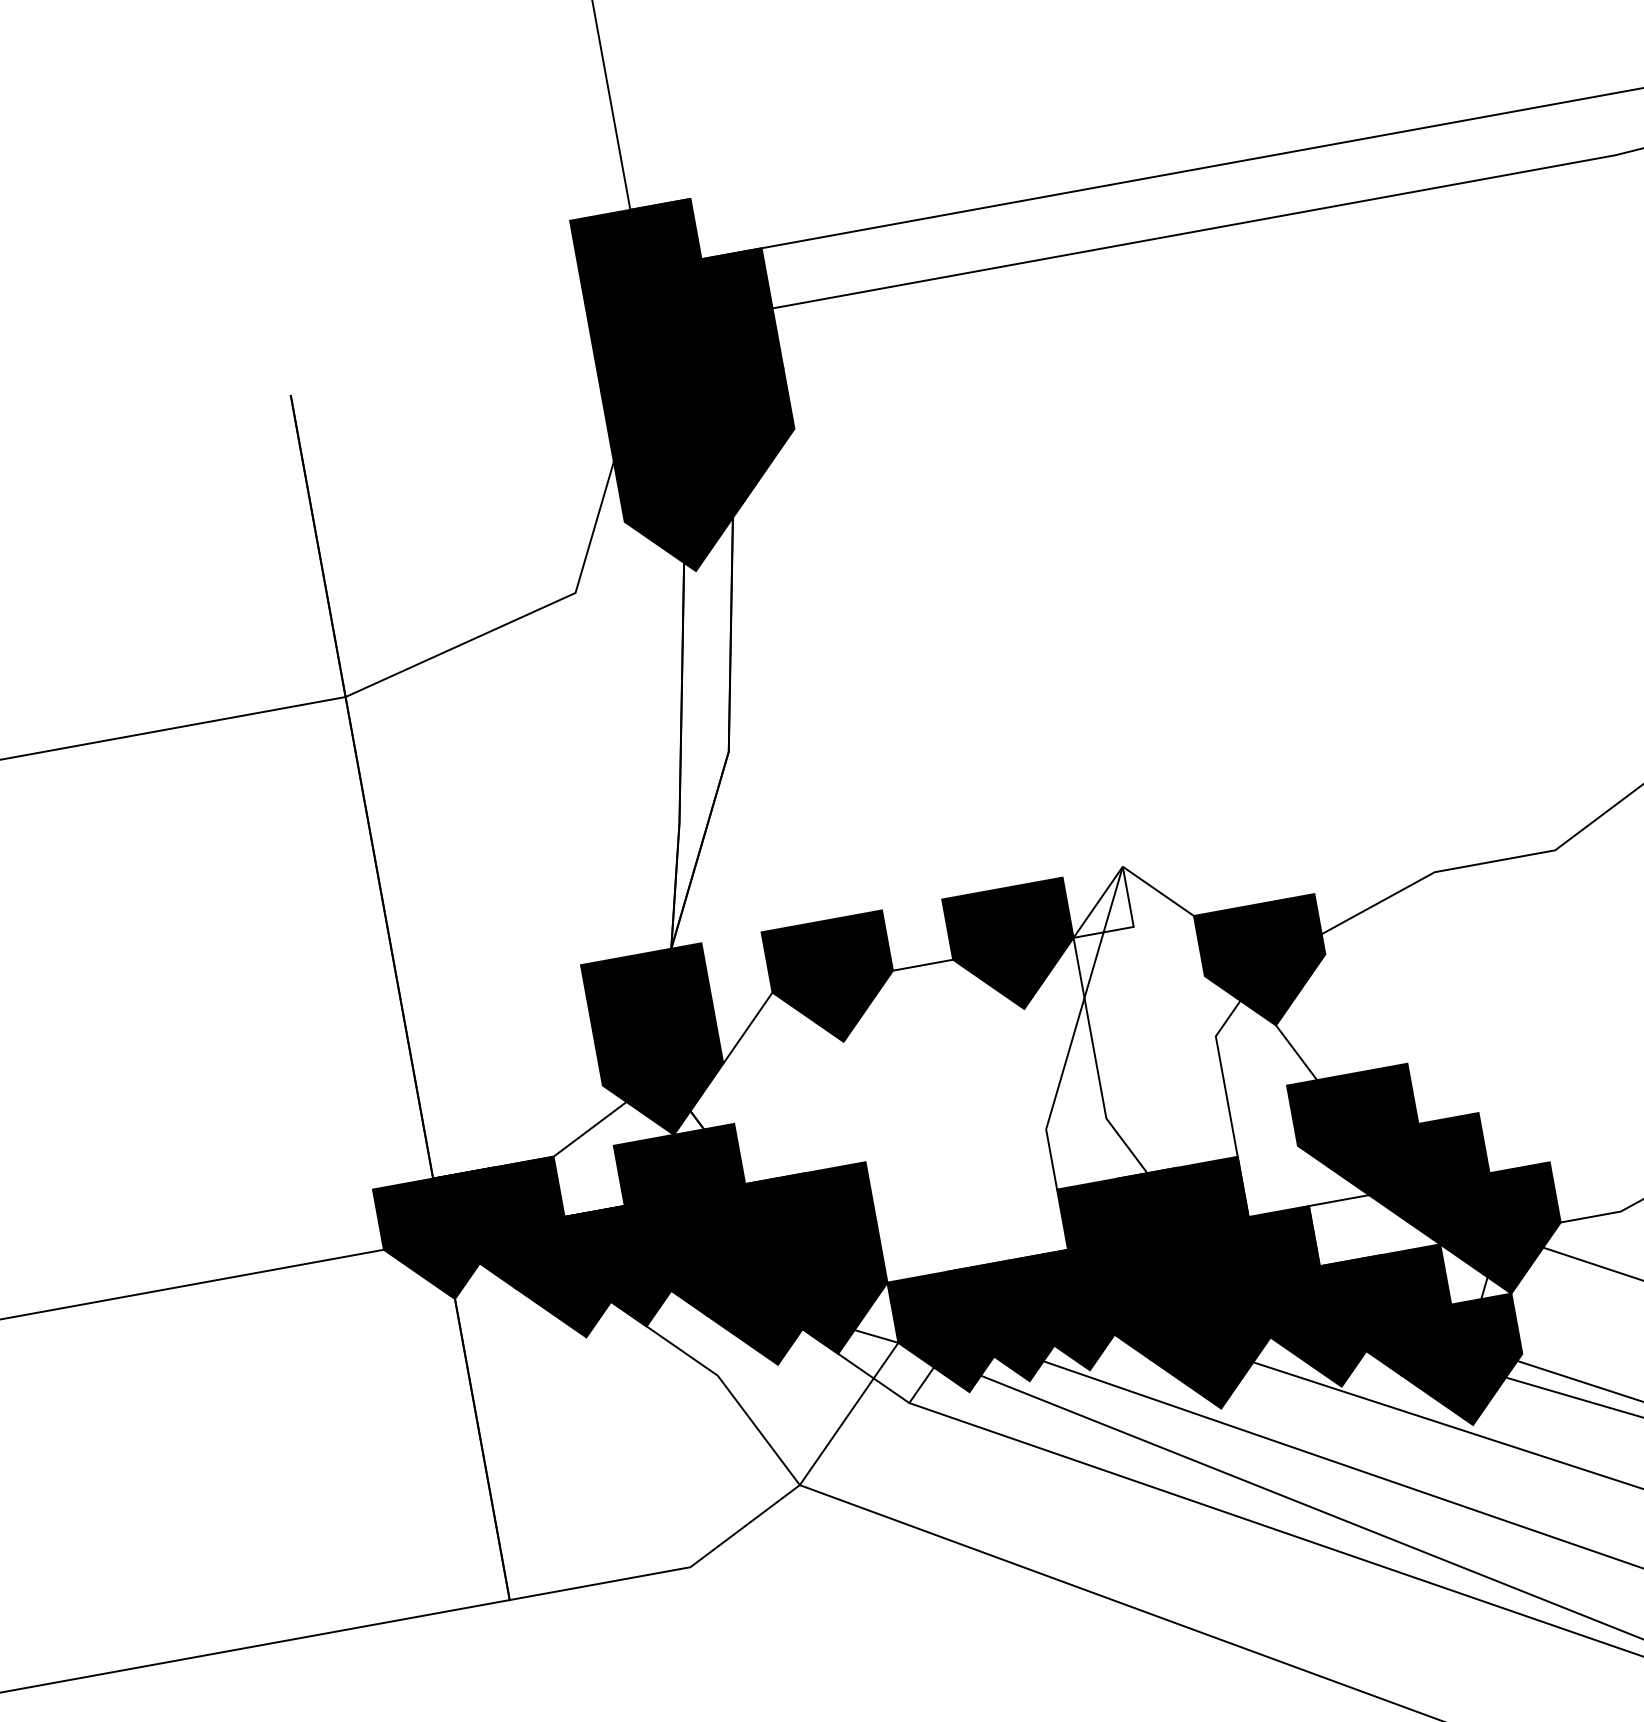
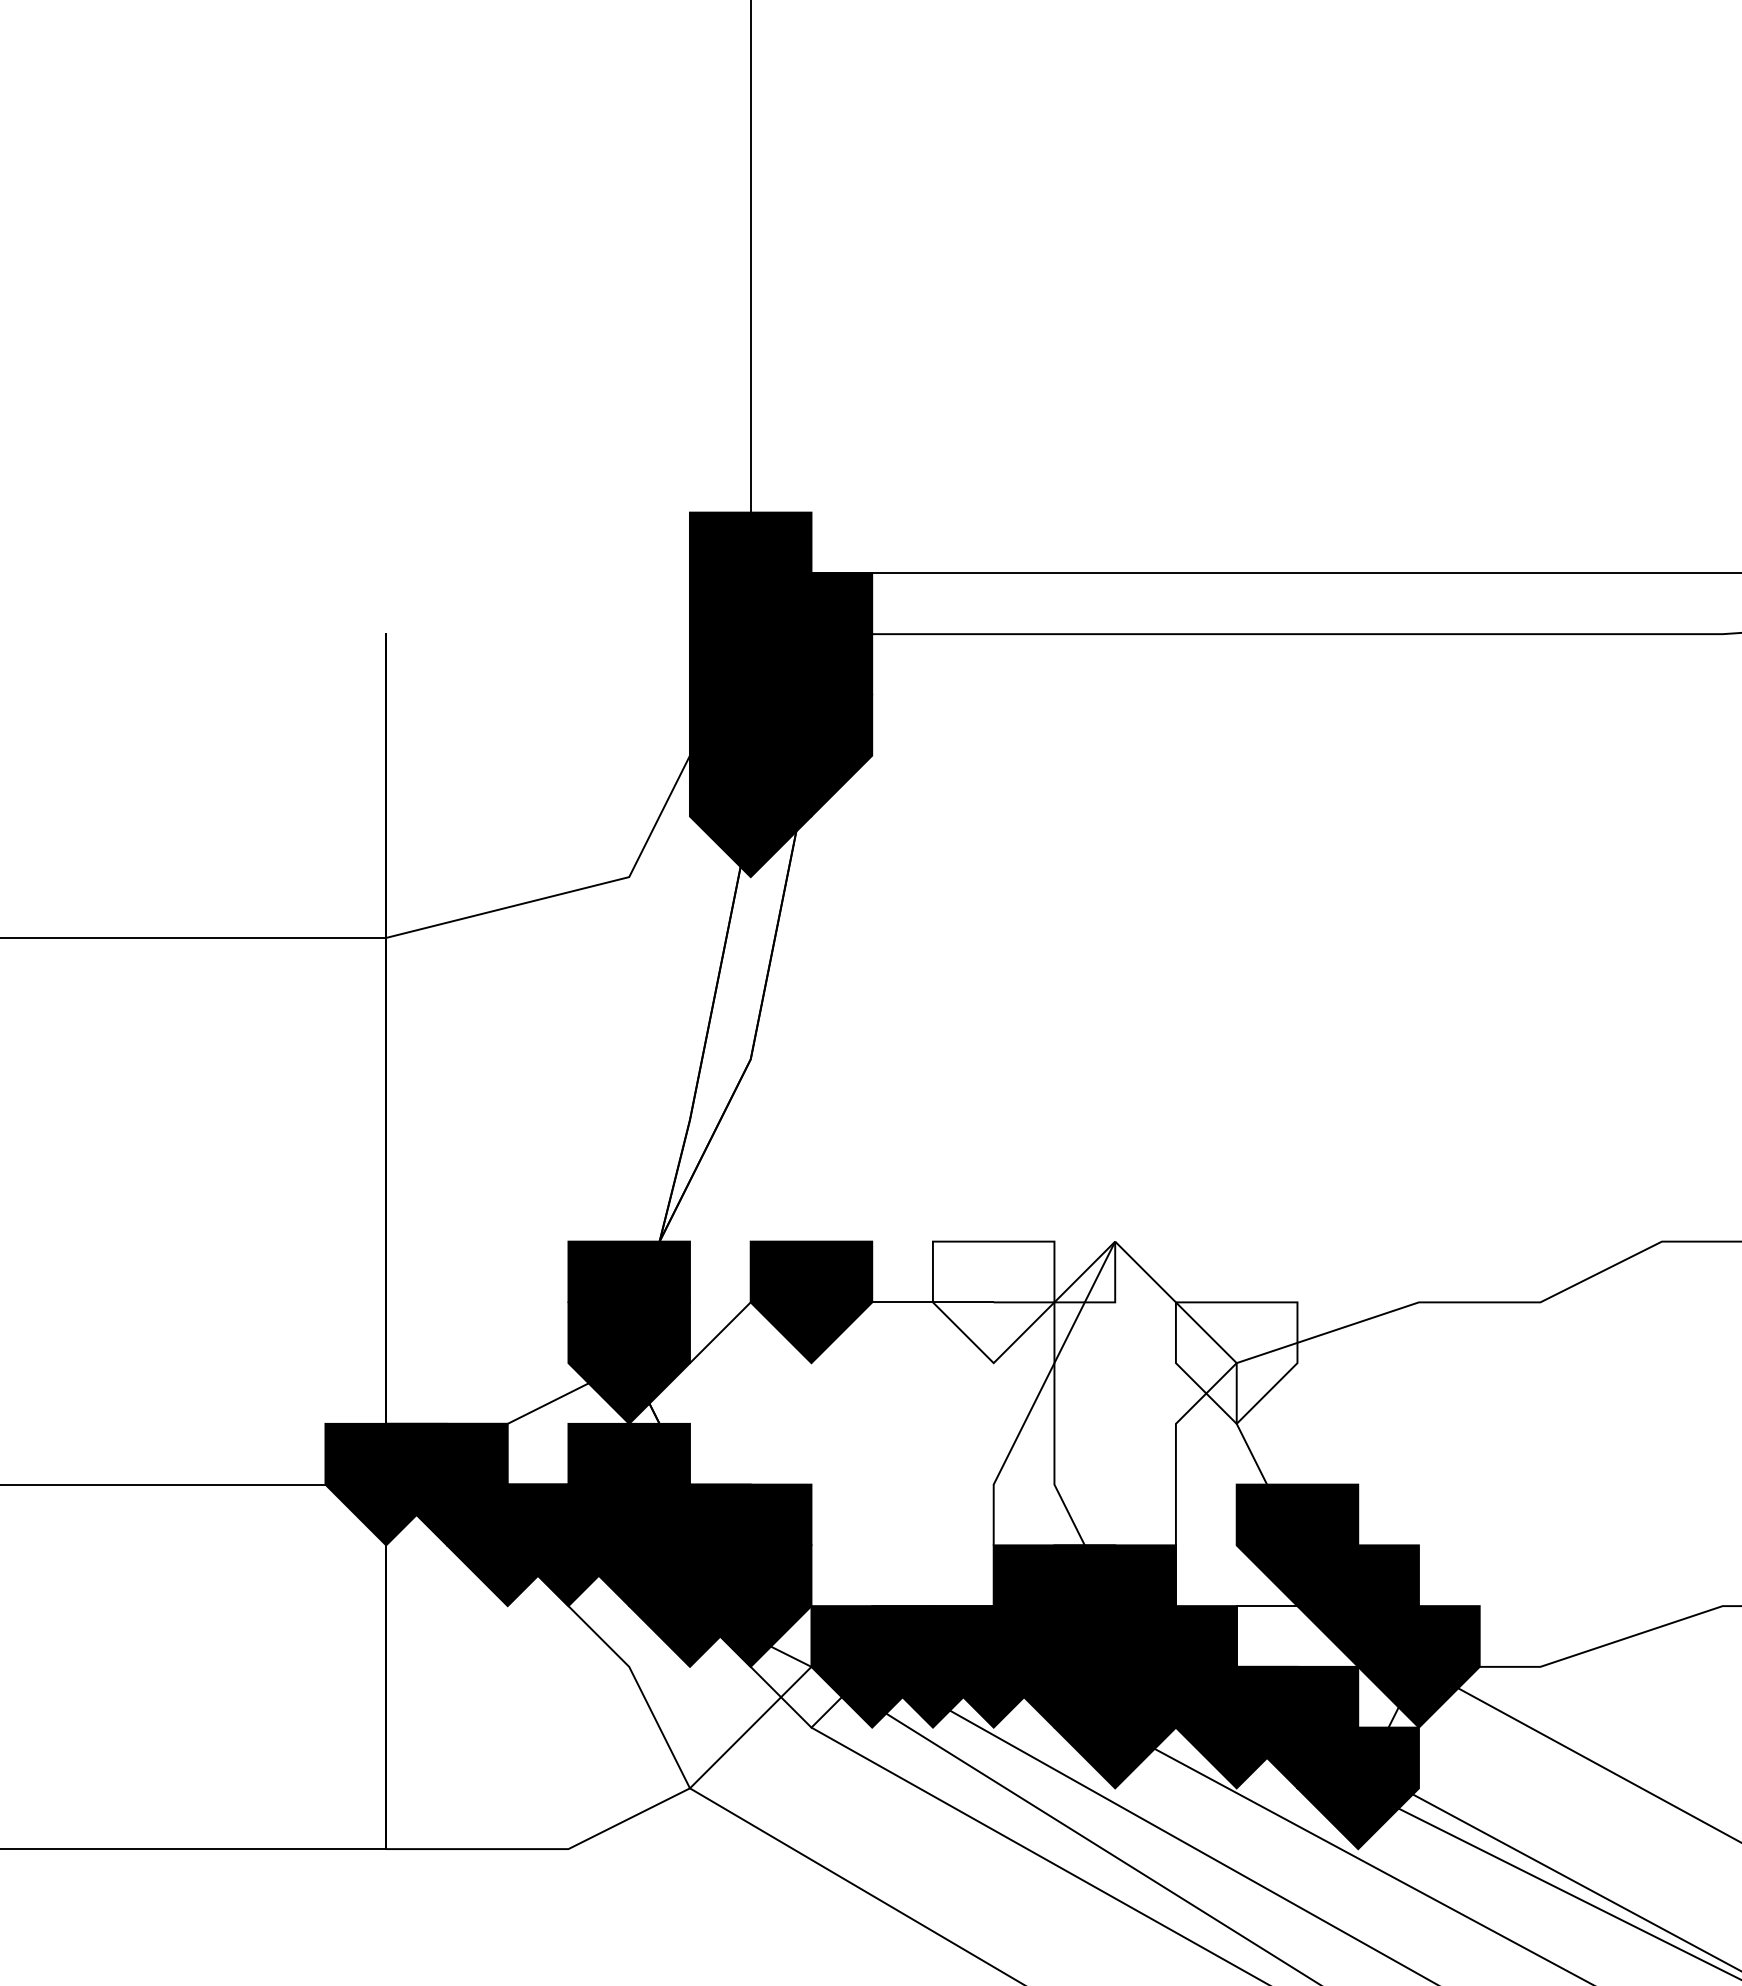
fill: (1013, 948) -> (993, 1302), removed
fill: (1264, 964) -> (1236, 1362), removed

